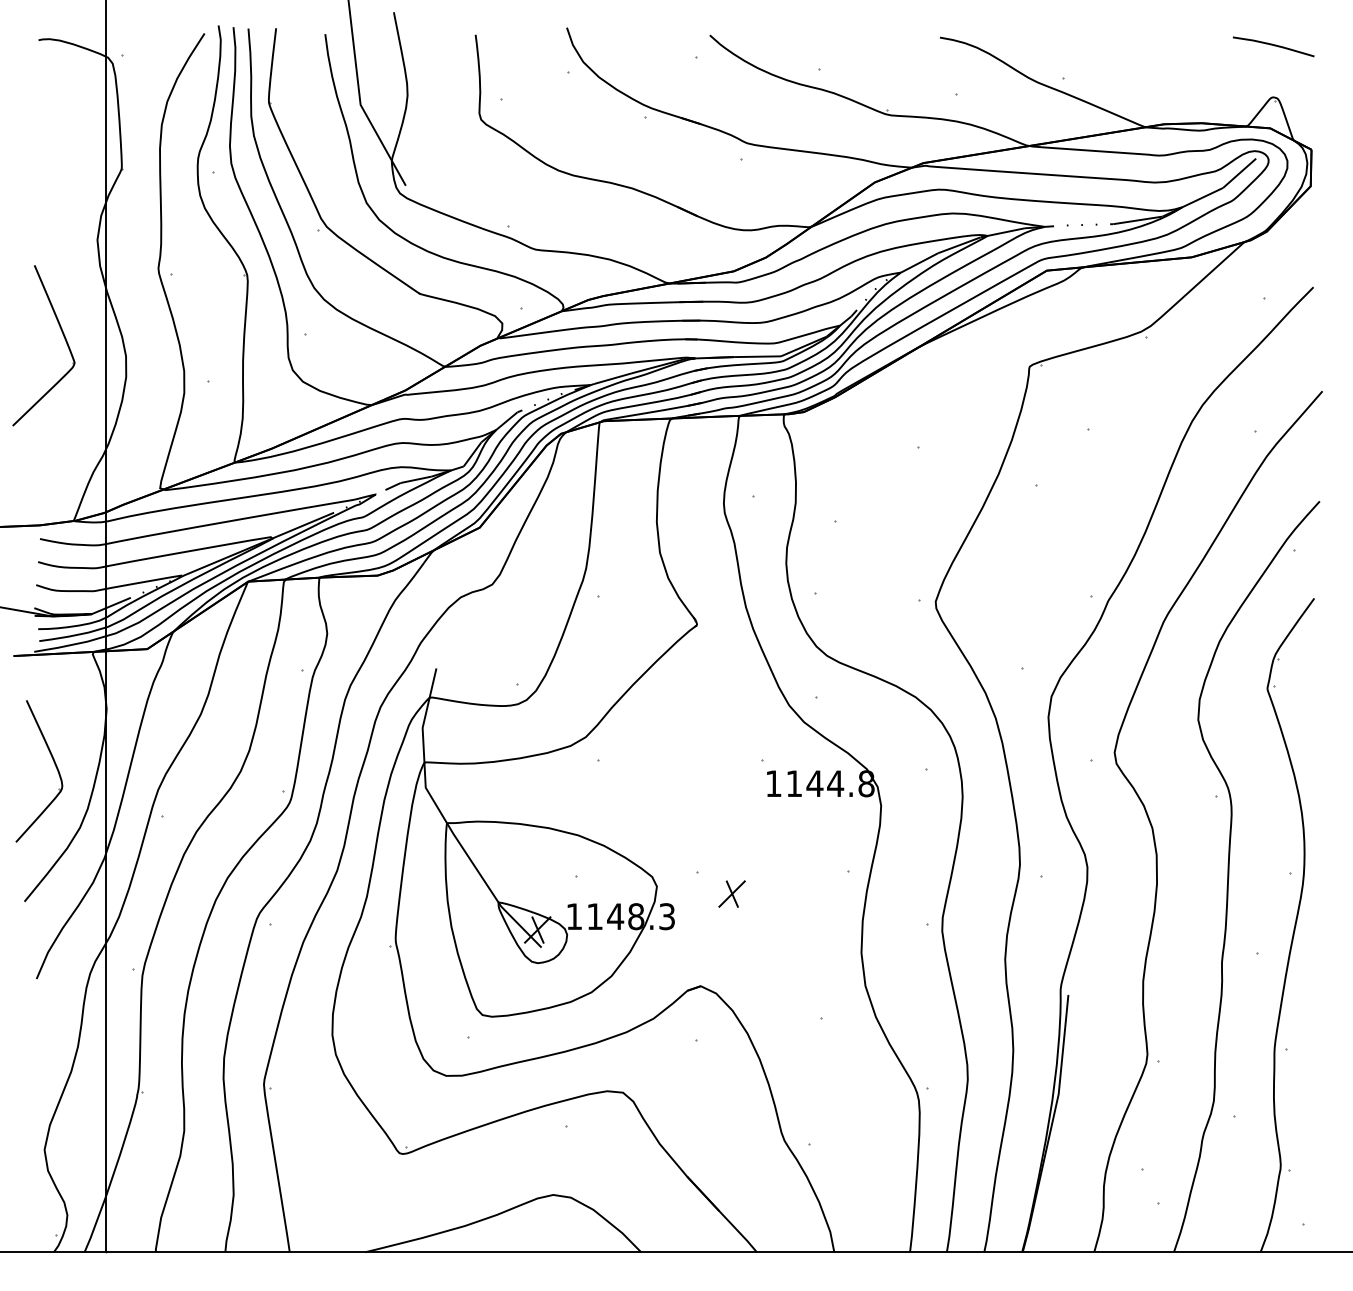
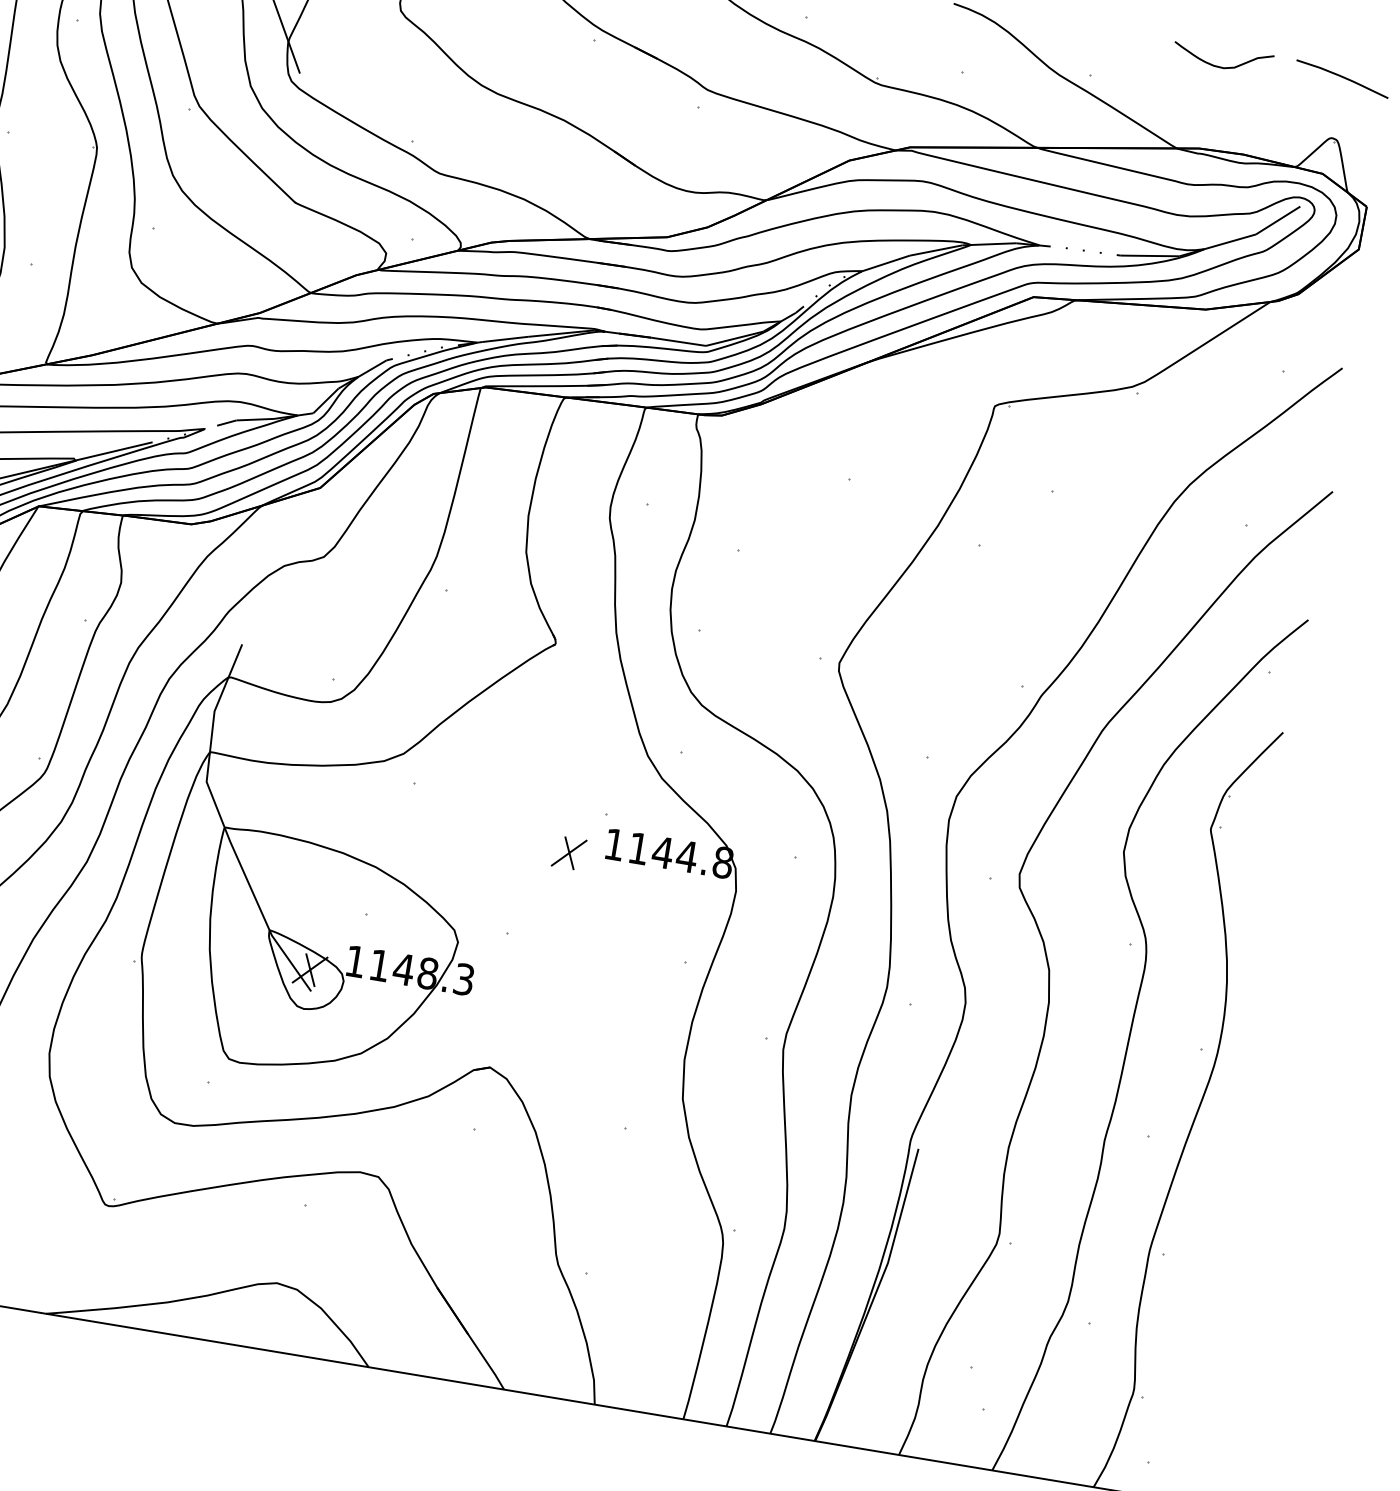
curve: (1169, 52) -> (1219, 65), added
part: (731, 893) -> (568, 852), moved

